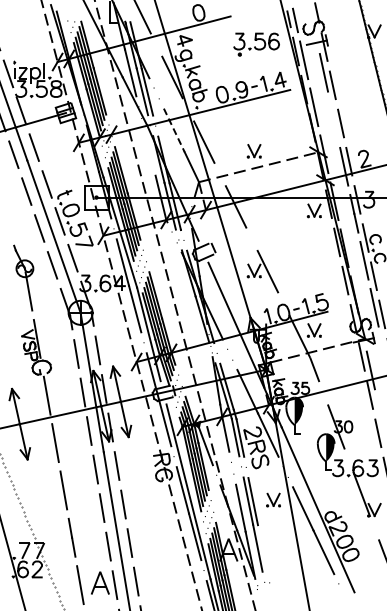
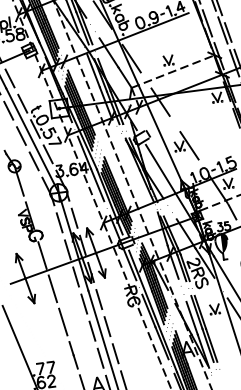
line: (334, 119) -> (223, 30), added
line: (174, 130) -> (109, 53), dashed -> solid
line: (149, 152) -> (93, 71), added
line: (262, 548) -> (211, 345), added

